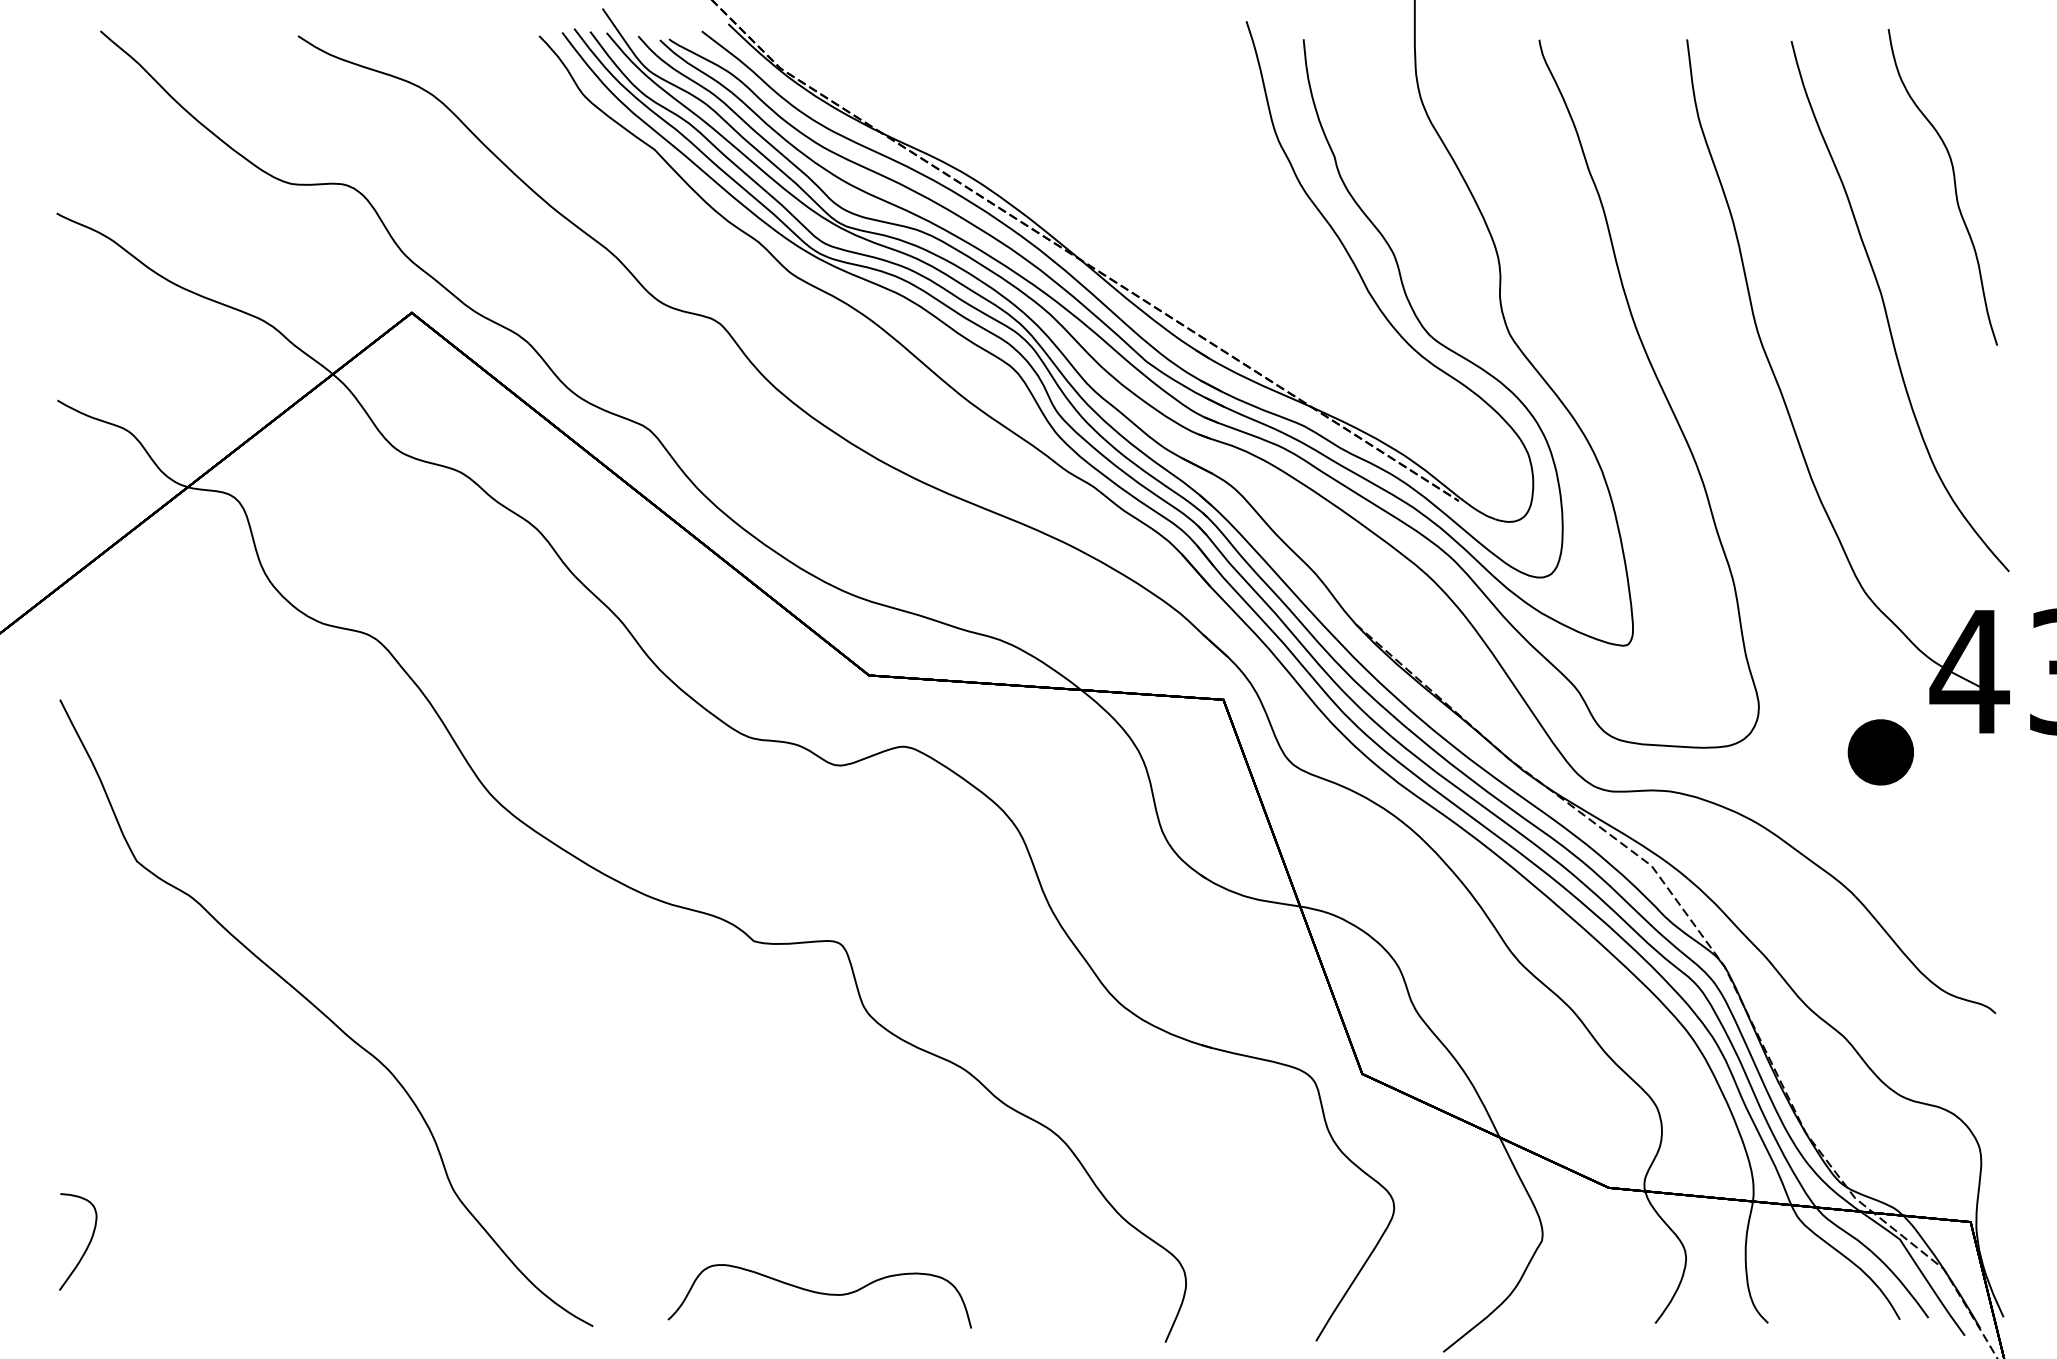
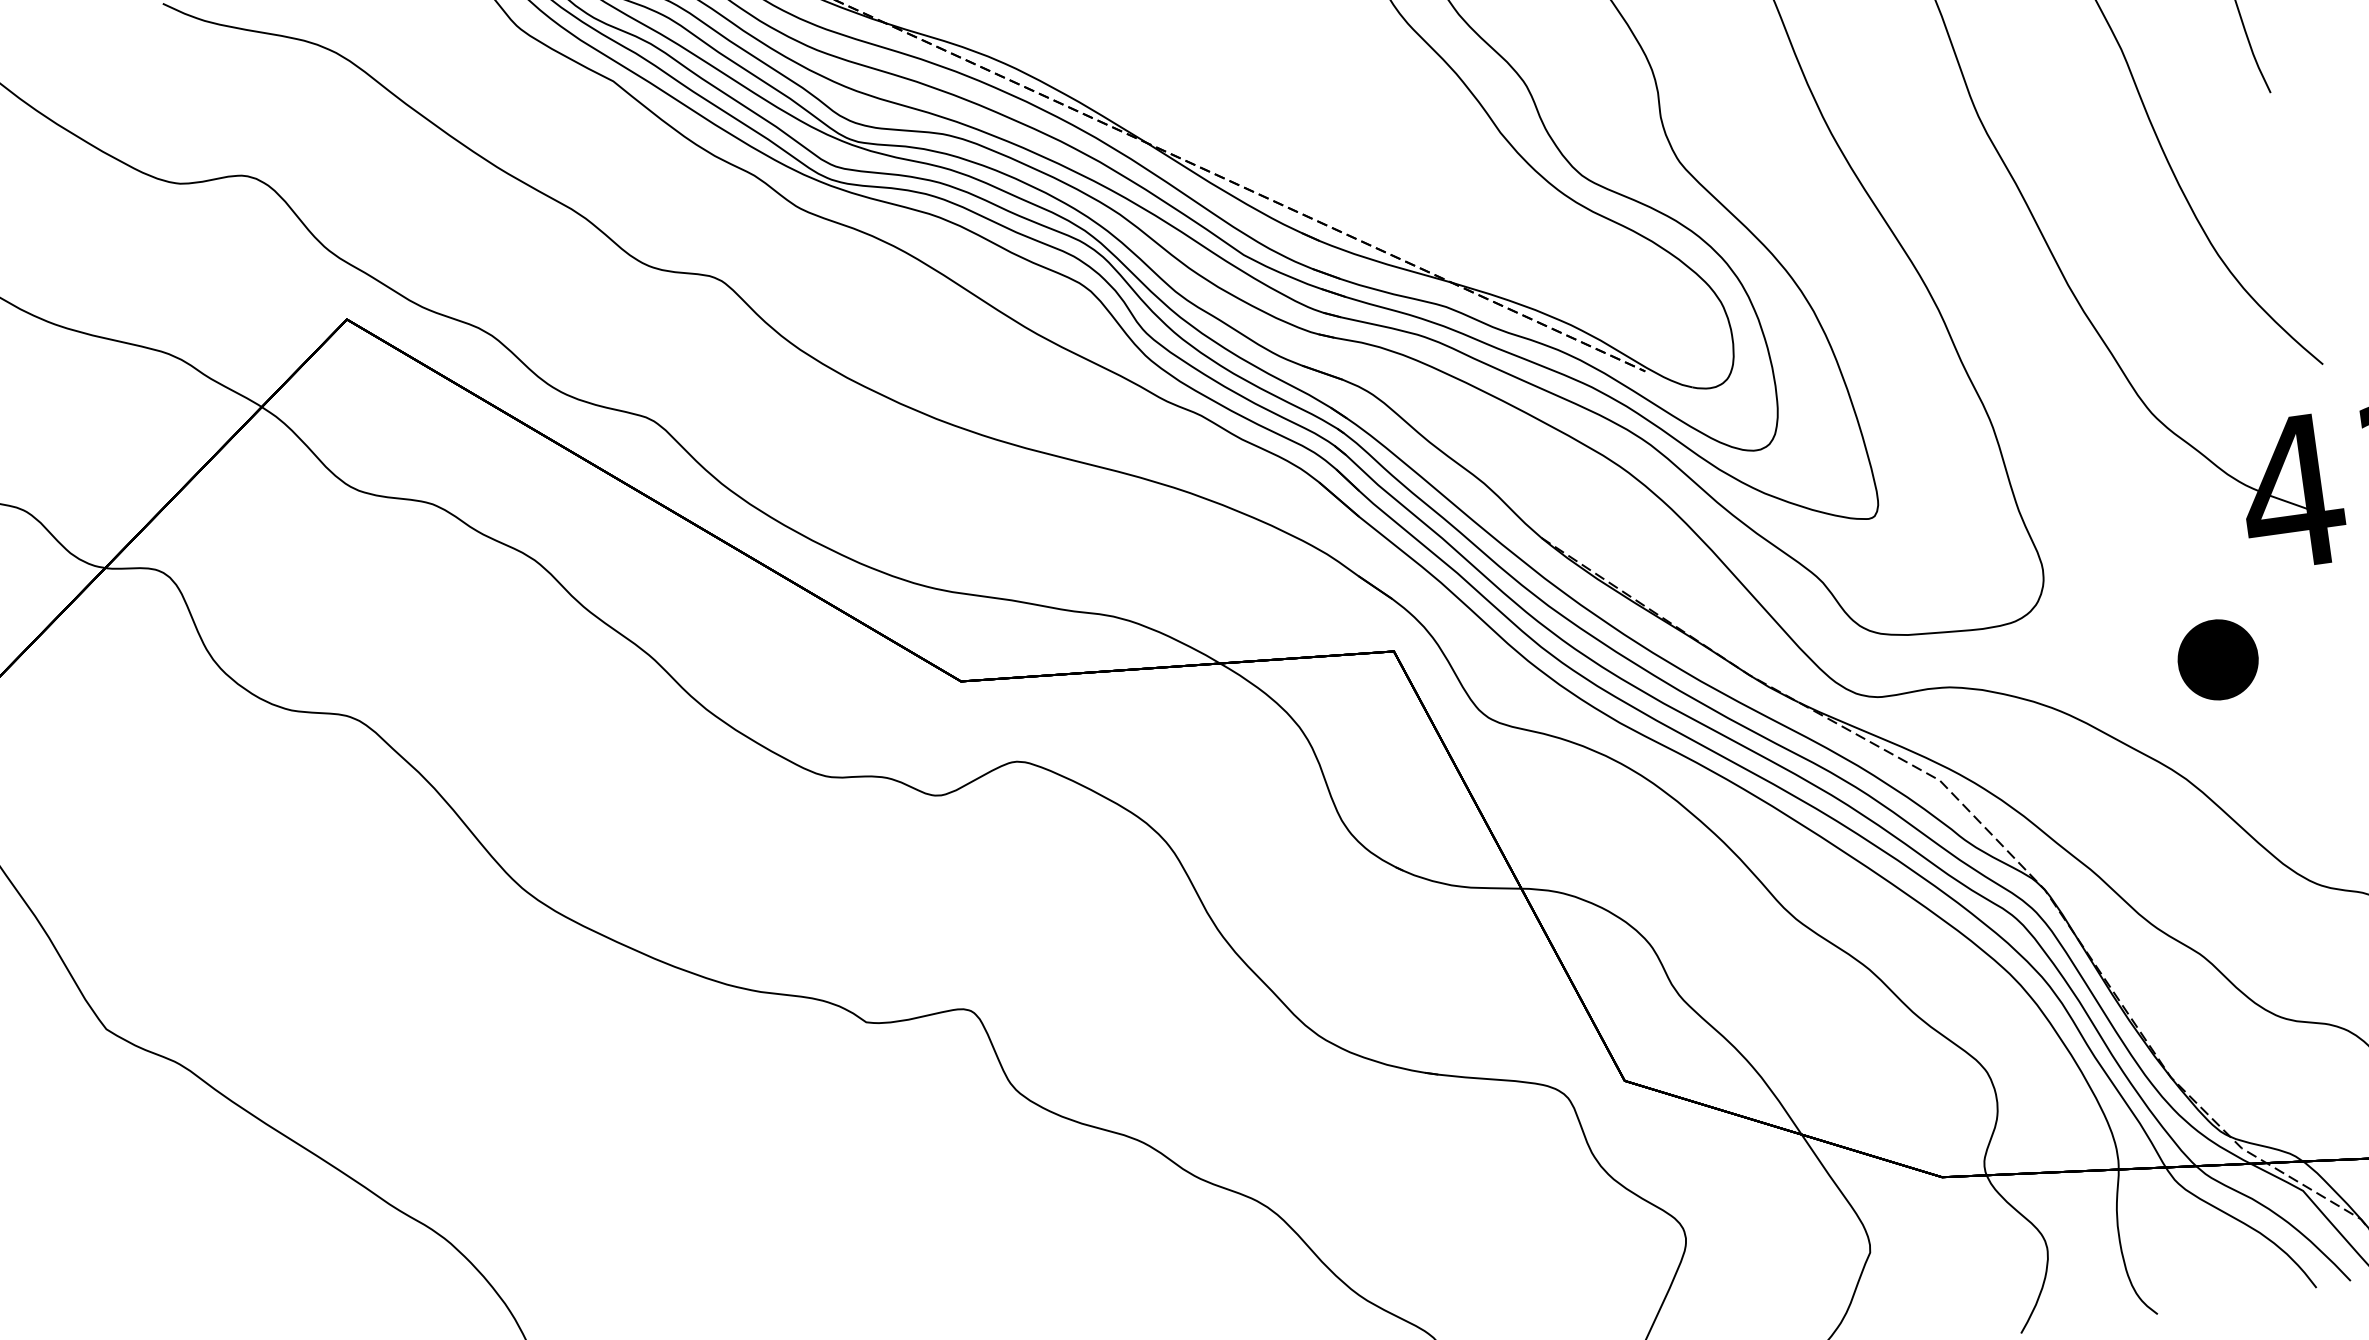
part: (1880, 752) -> (2217, 660), moved

